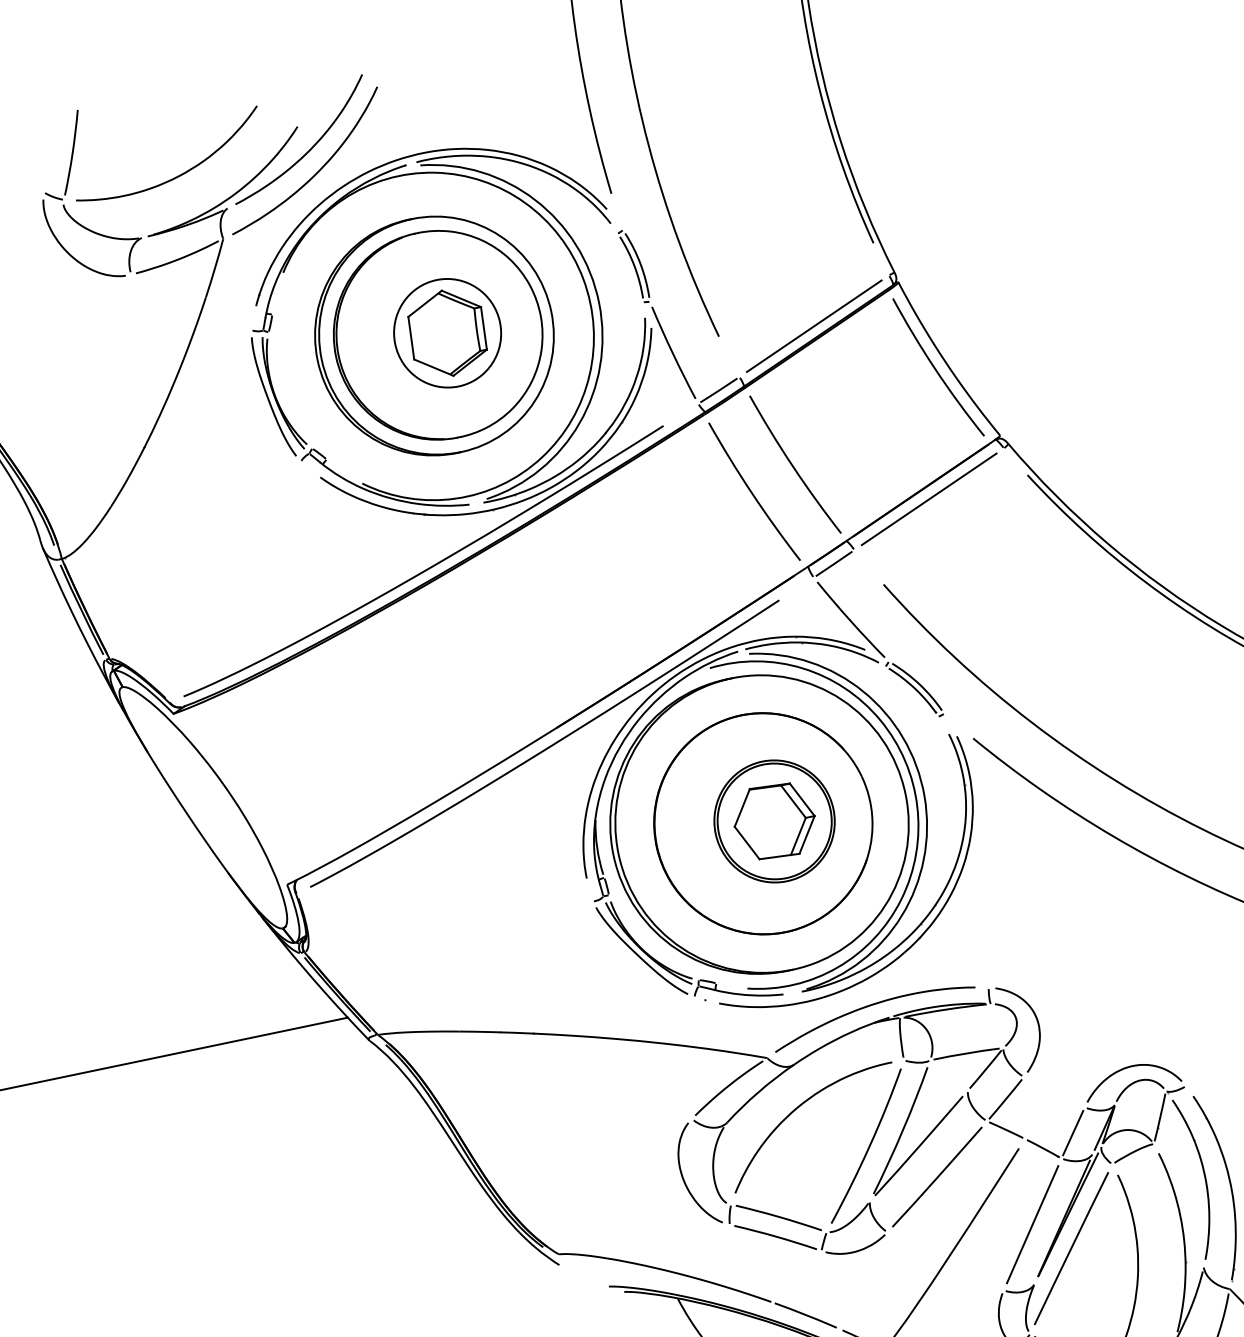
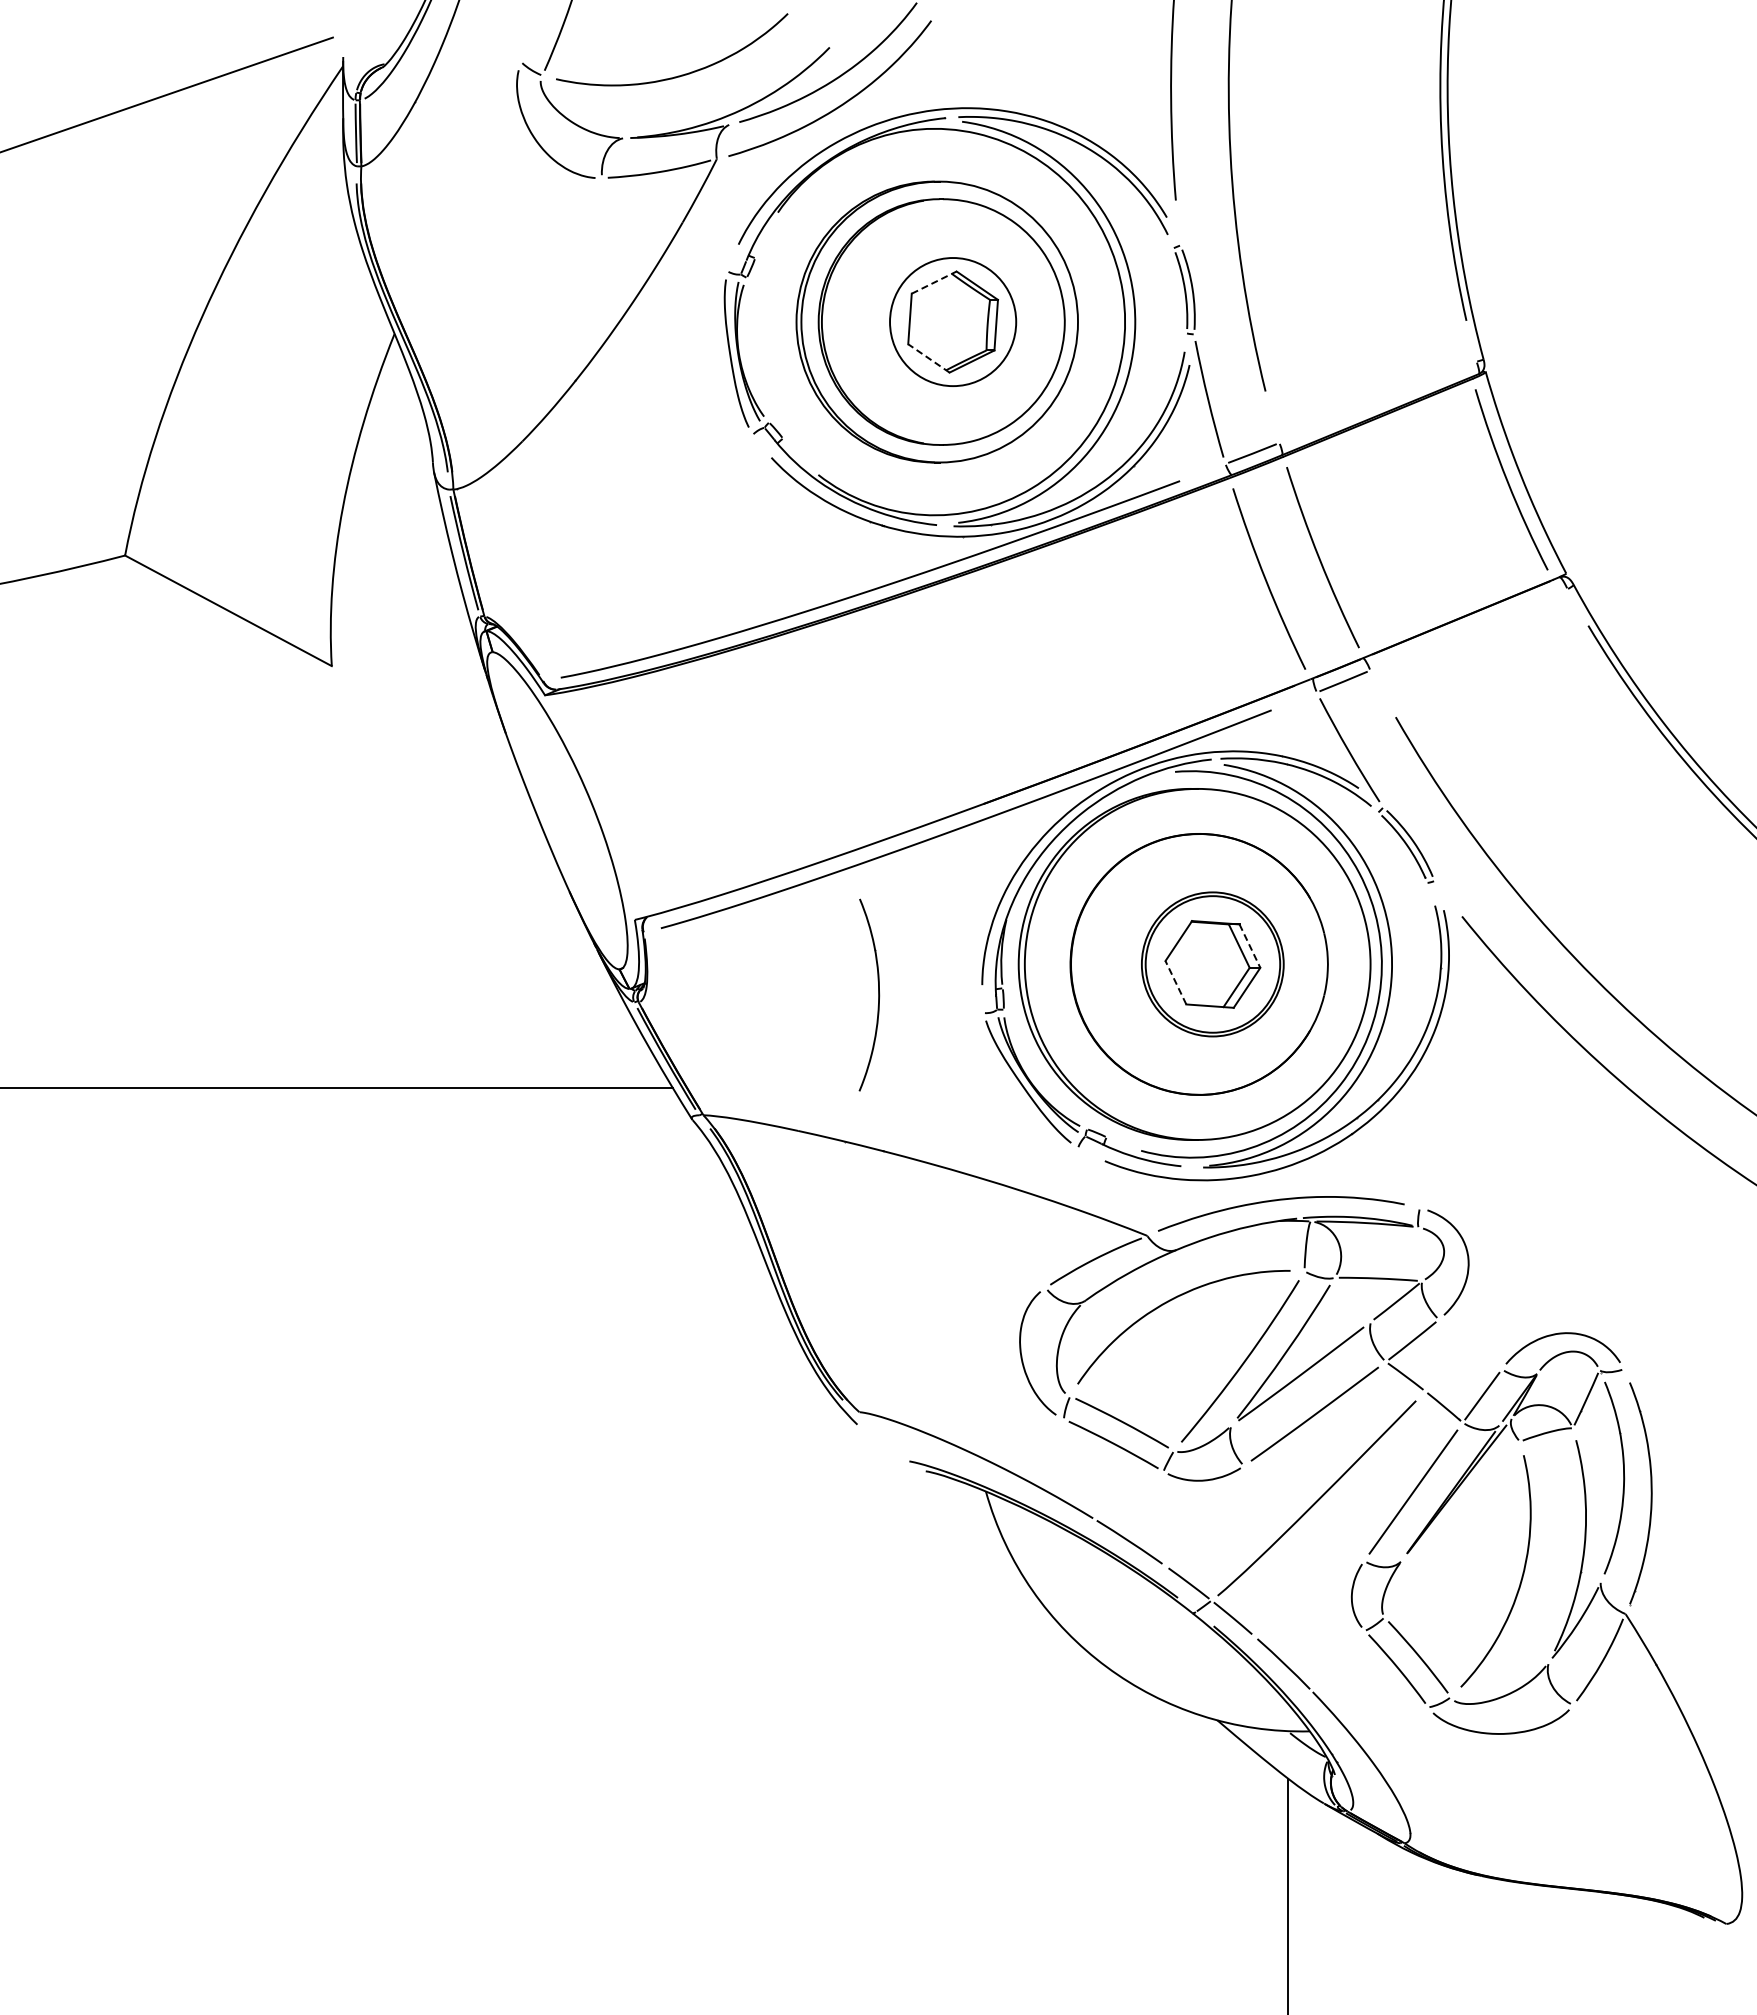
line: (425, 303) -> (934, 282), solid -> dashed
line: (813, 325) -> (1377, 401), removed
line: (433, 367) -> (928, 358), solid -> dashed
line: (928, 499) -> (1468, 629), removed
line: (802, 800) -> (1250, 946), solid -> dashed
line: (746, 842) -> (1175, 982), solid -> dashed
part: (502, 904) -> (878, 994), added
line: (1071, 1248) -> (1452, 1528), removed

